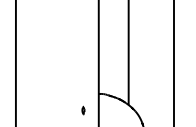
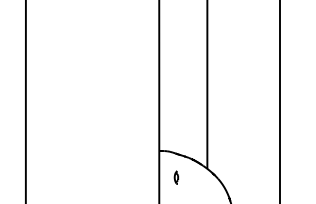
part: (83, 110) -> (176, 177), moved

